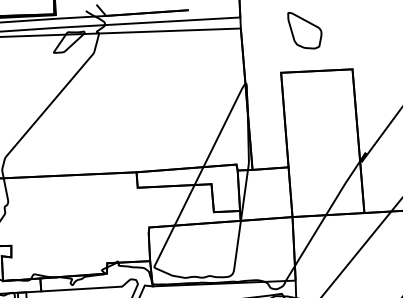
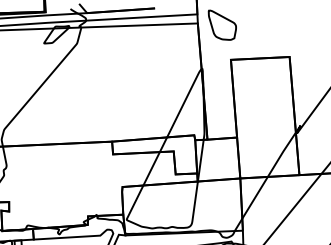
part: (303, 29) -> (221, 24), moved

